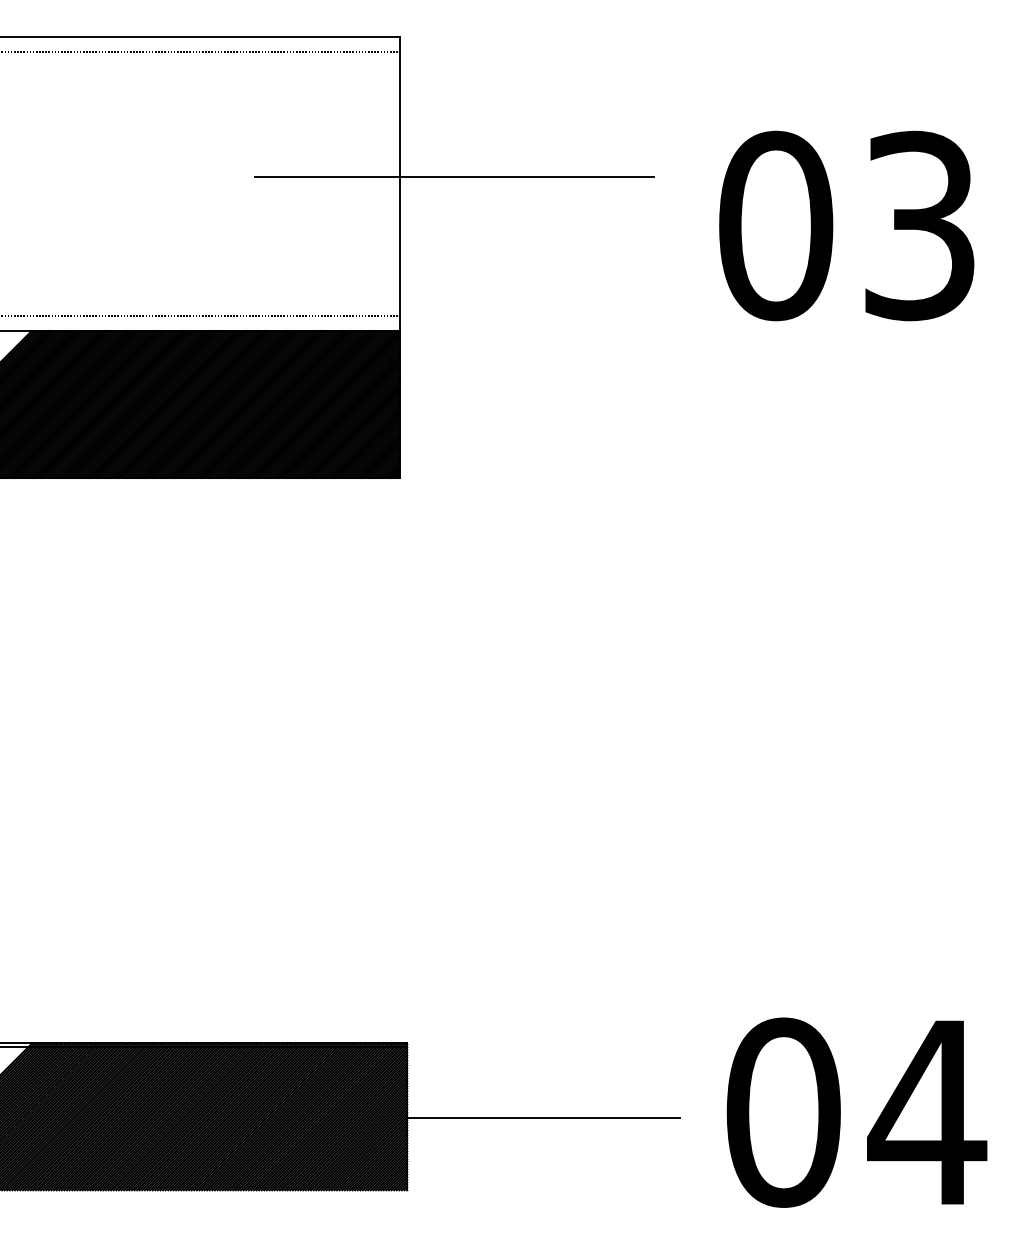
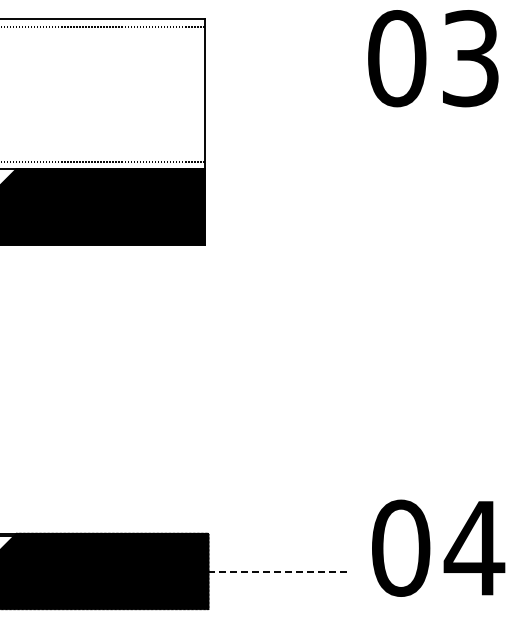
line: (454, 176) -> (232, 90), removed
text: (847, 225) -> (433, 58), moved
text: (856, 1111) -> (438, 547), moved
line: (544, 1116) -> (278, 571), solid -> dashed

